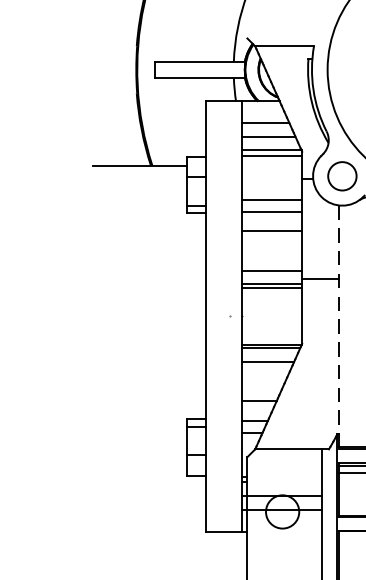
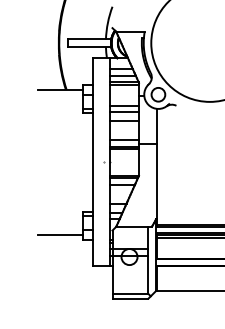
line: (338, 326) -> (156, 167), dashed -> solid
line: (139, 467) -> (60, 235), added

